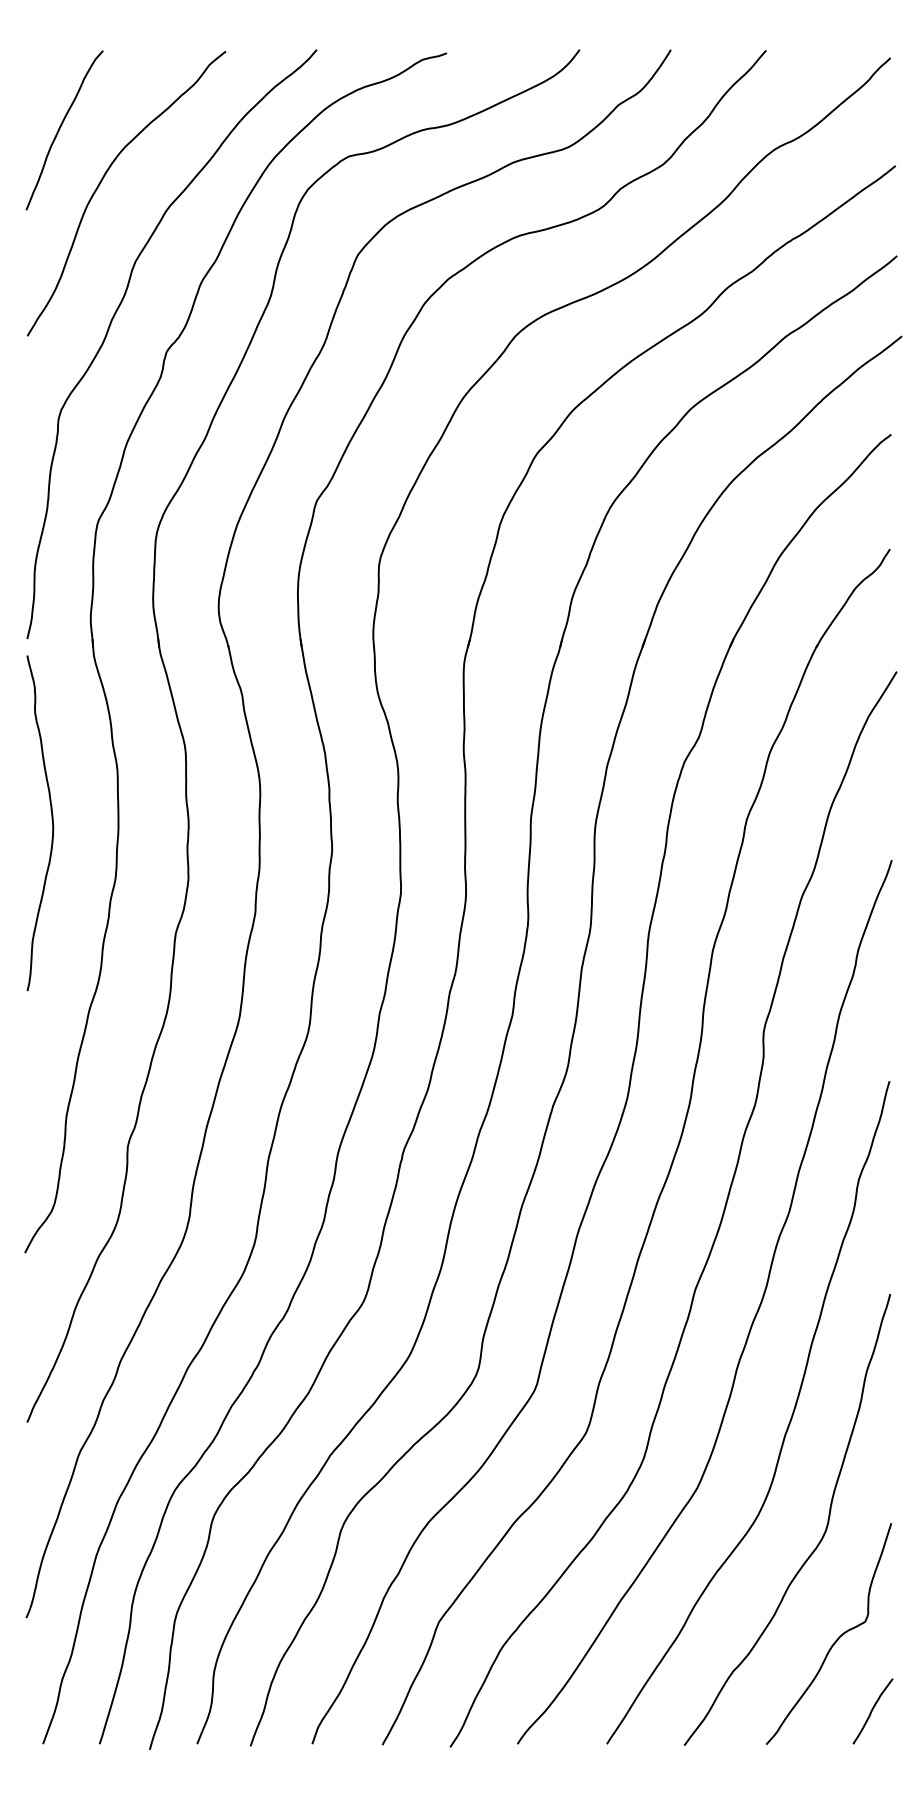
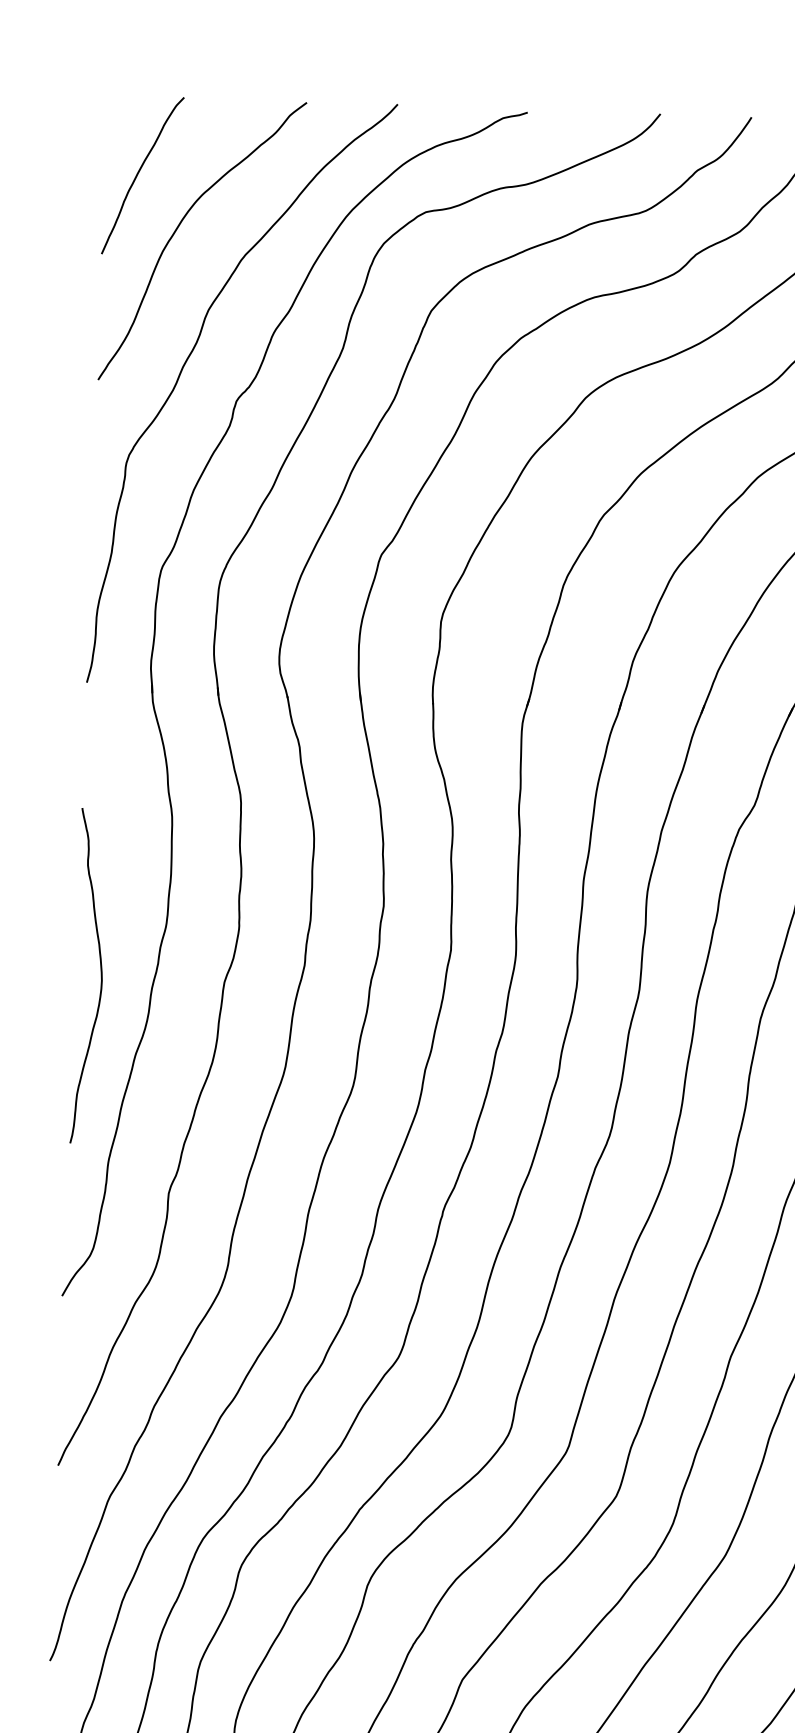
curve: (51, 820) -> (100, 973), moved

